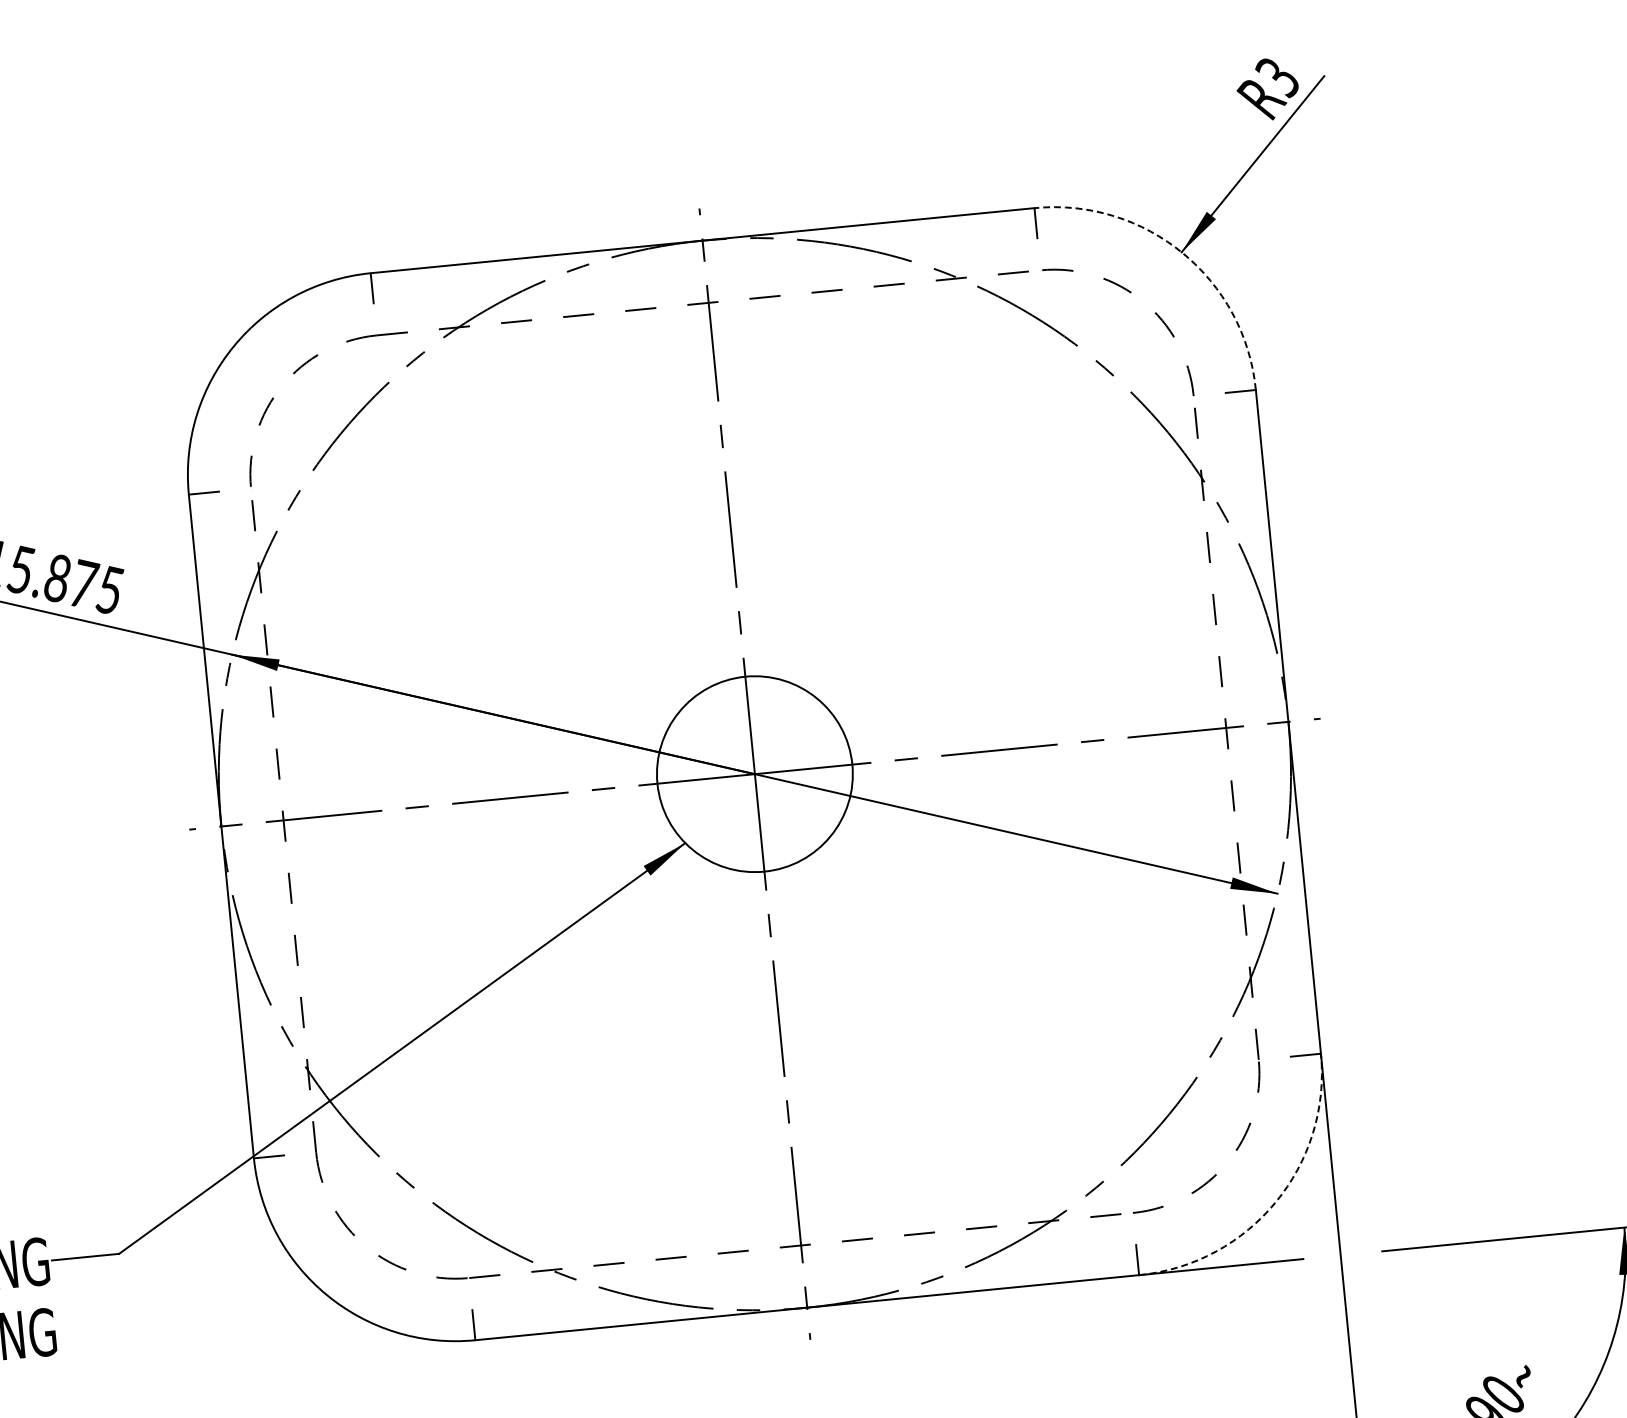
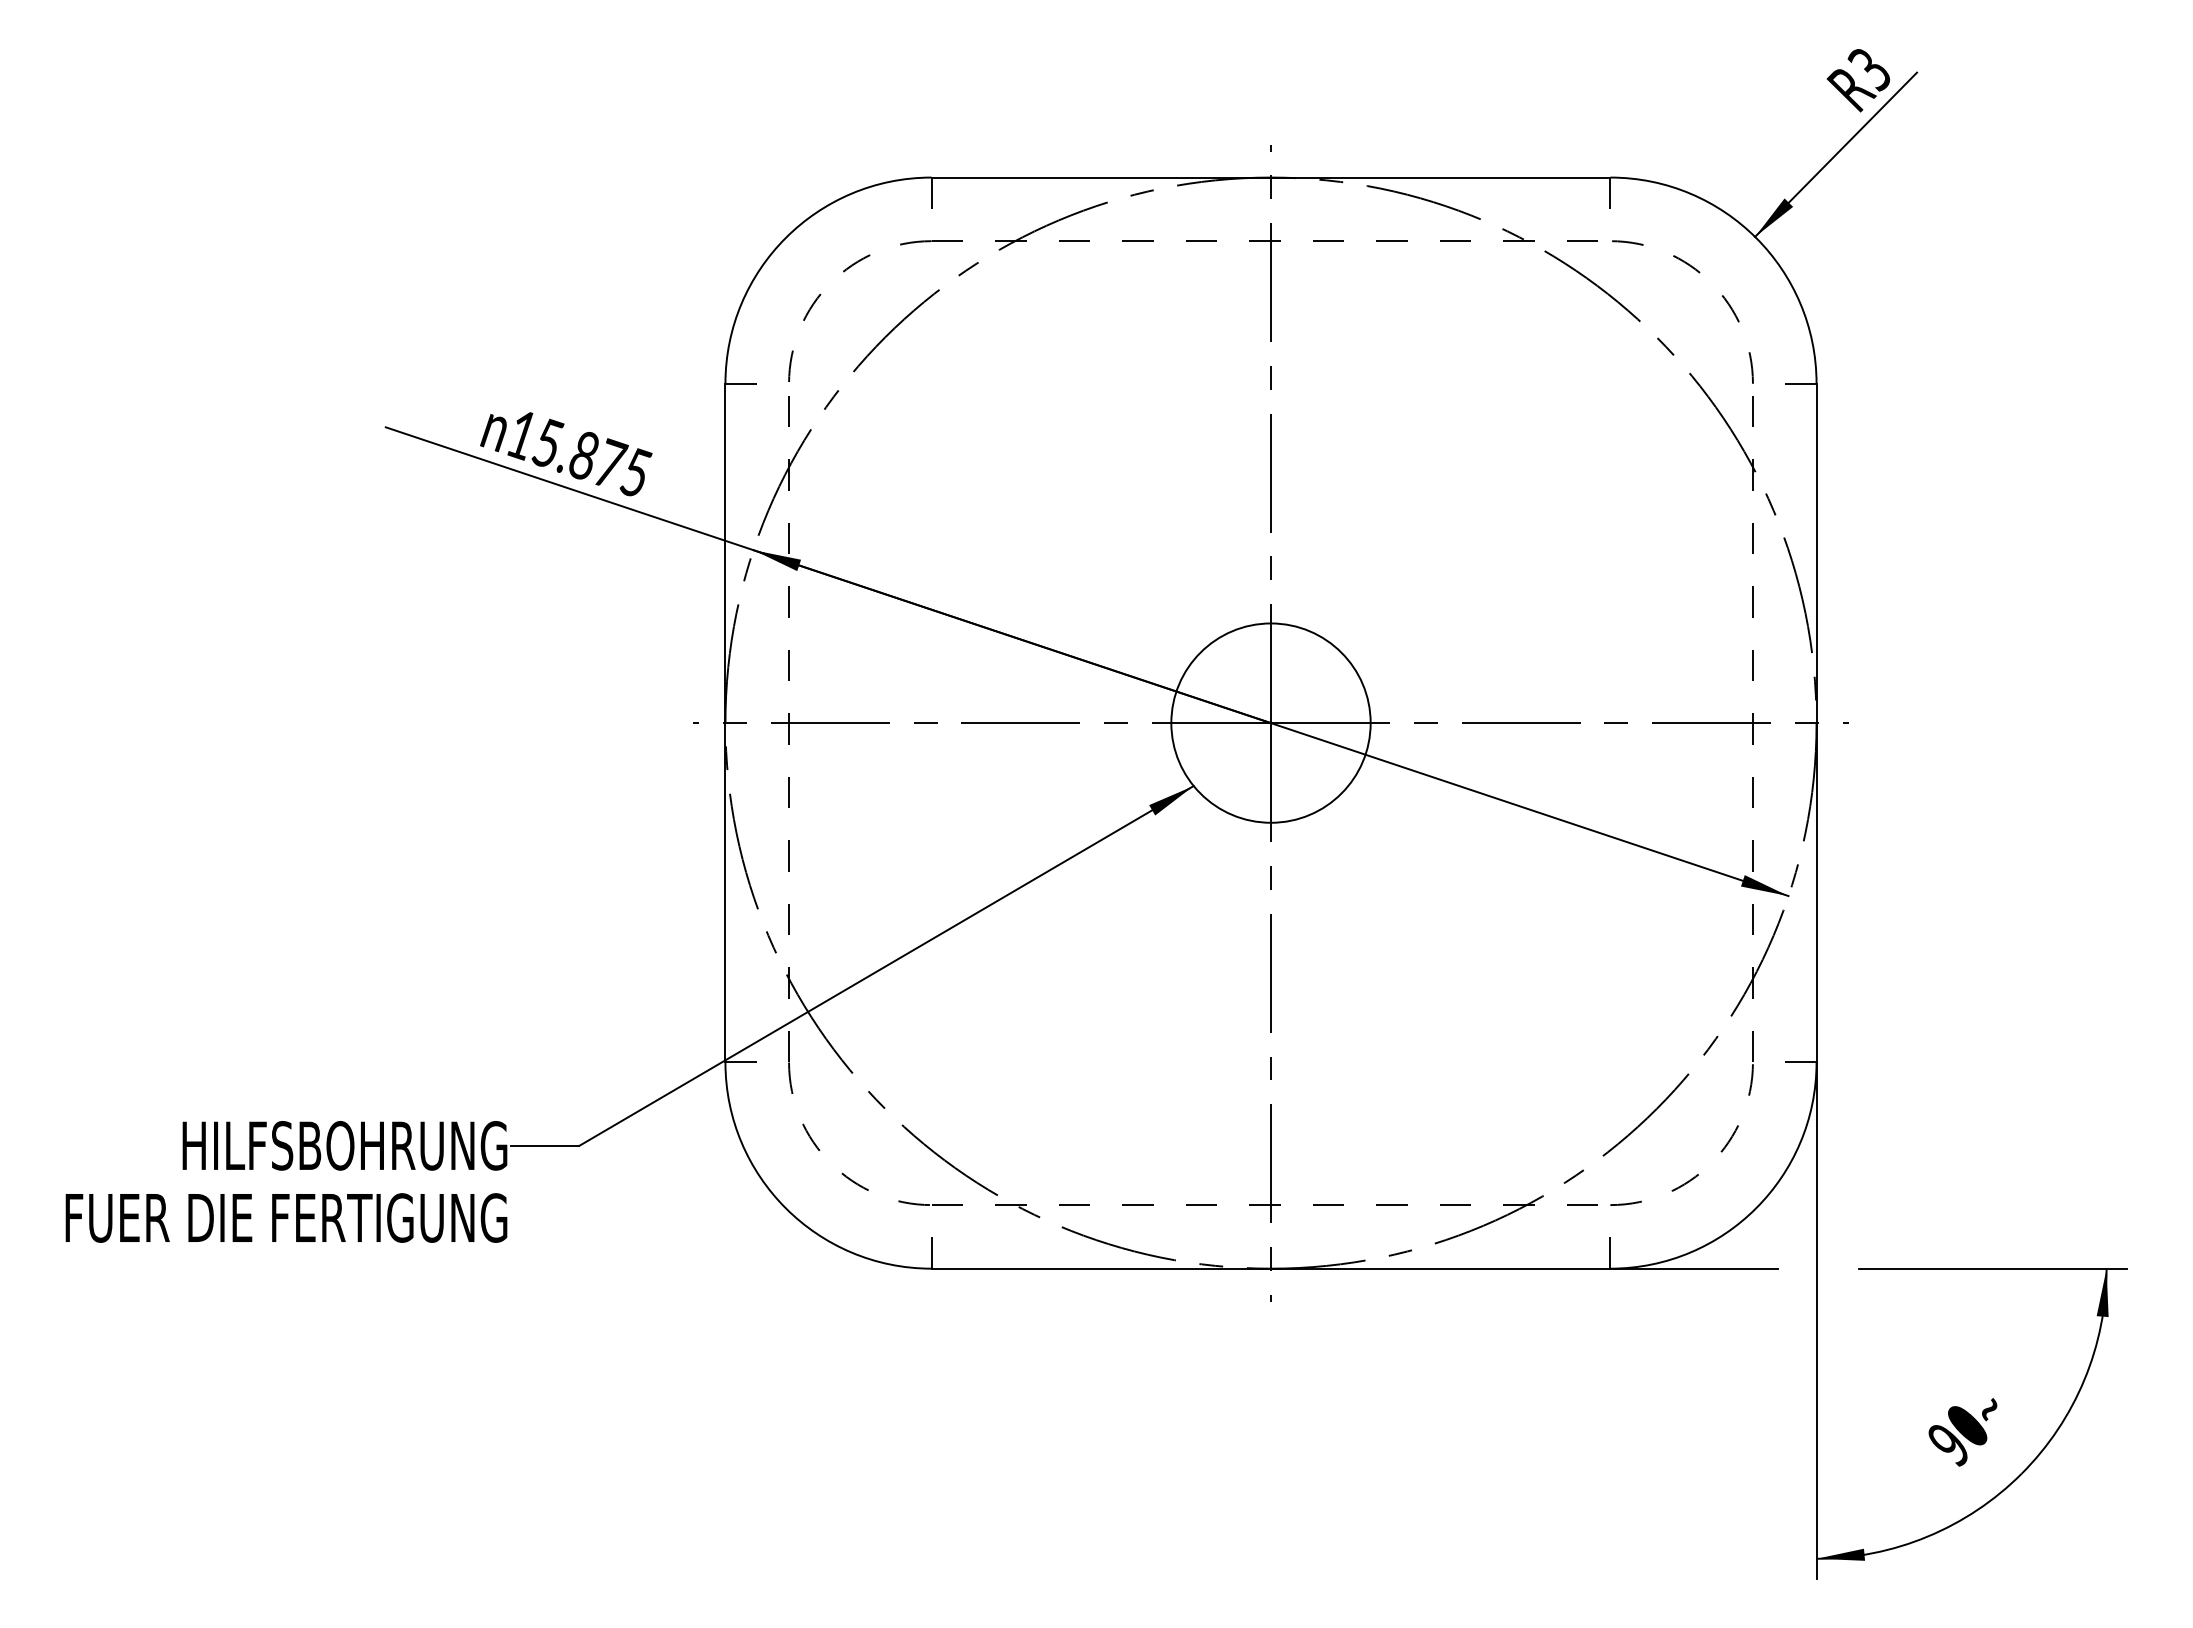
arc: (1183, 252) -> (1756, 237), dashed -> solid
arc: (1276, 1202) -> (1756, 1208), dashed -> solid

